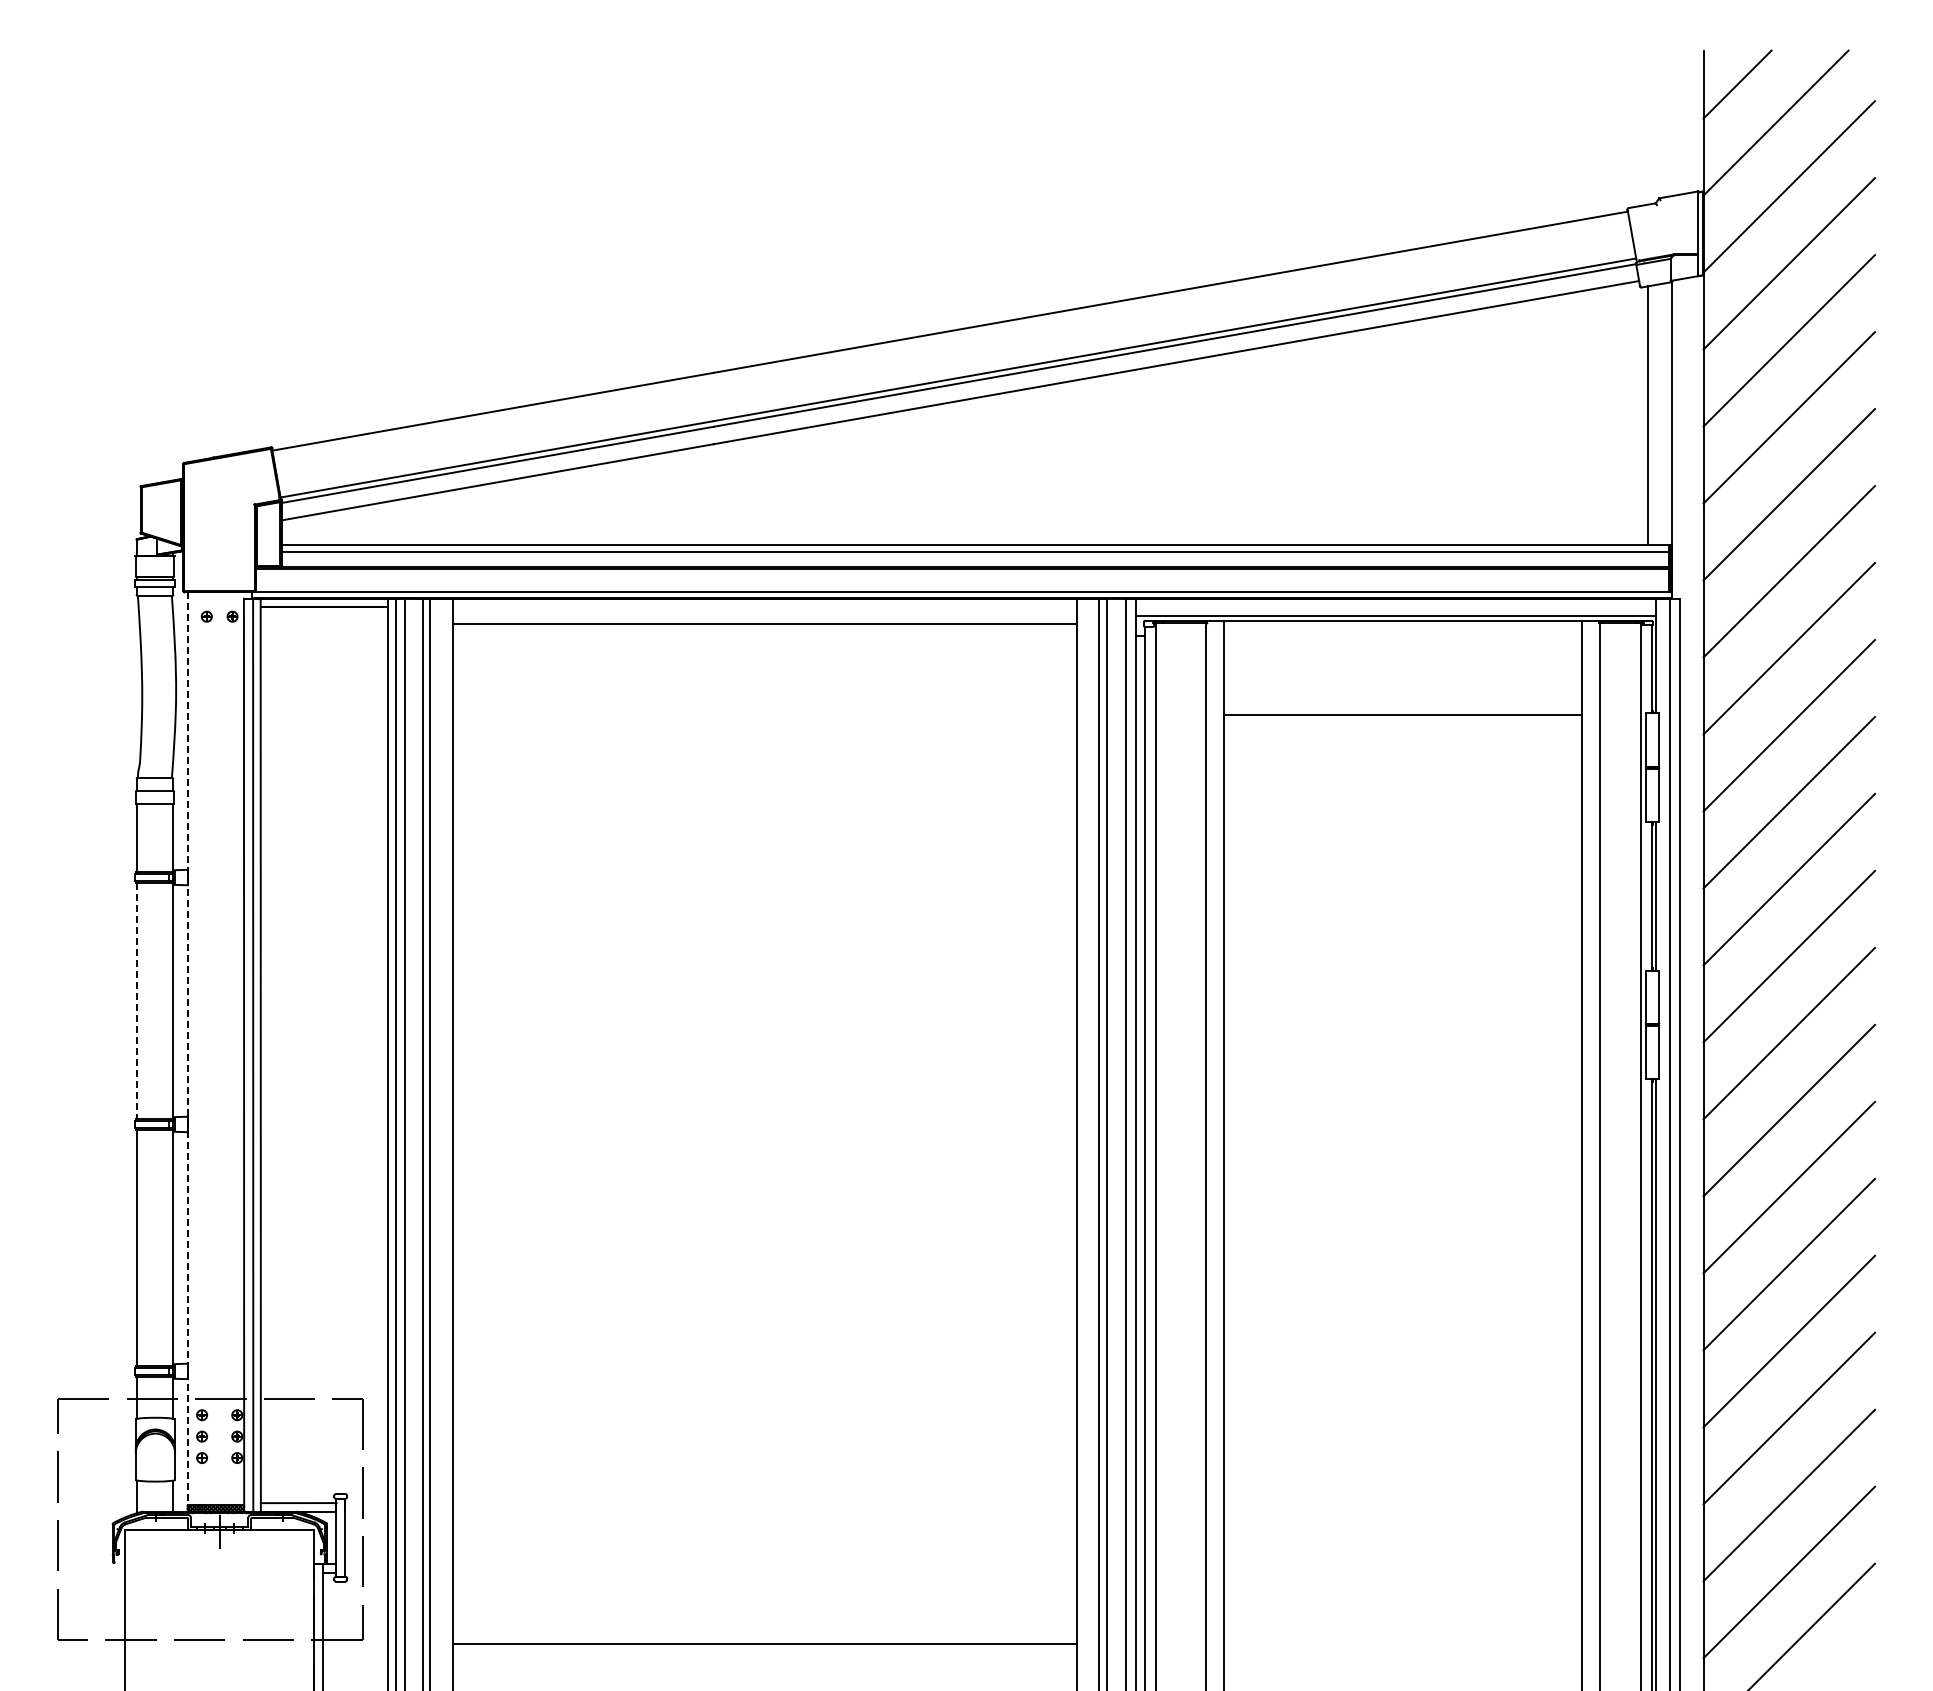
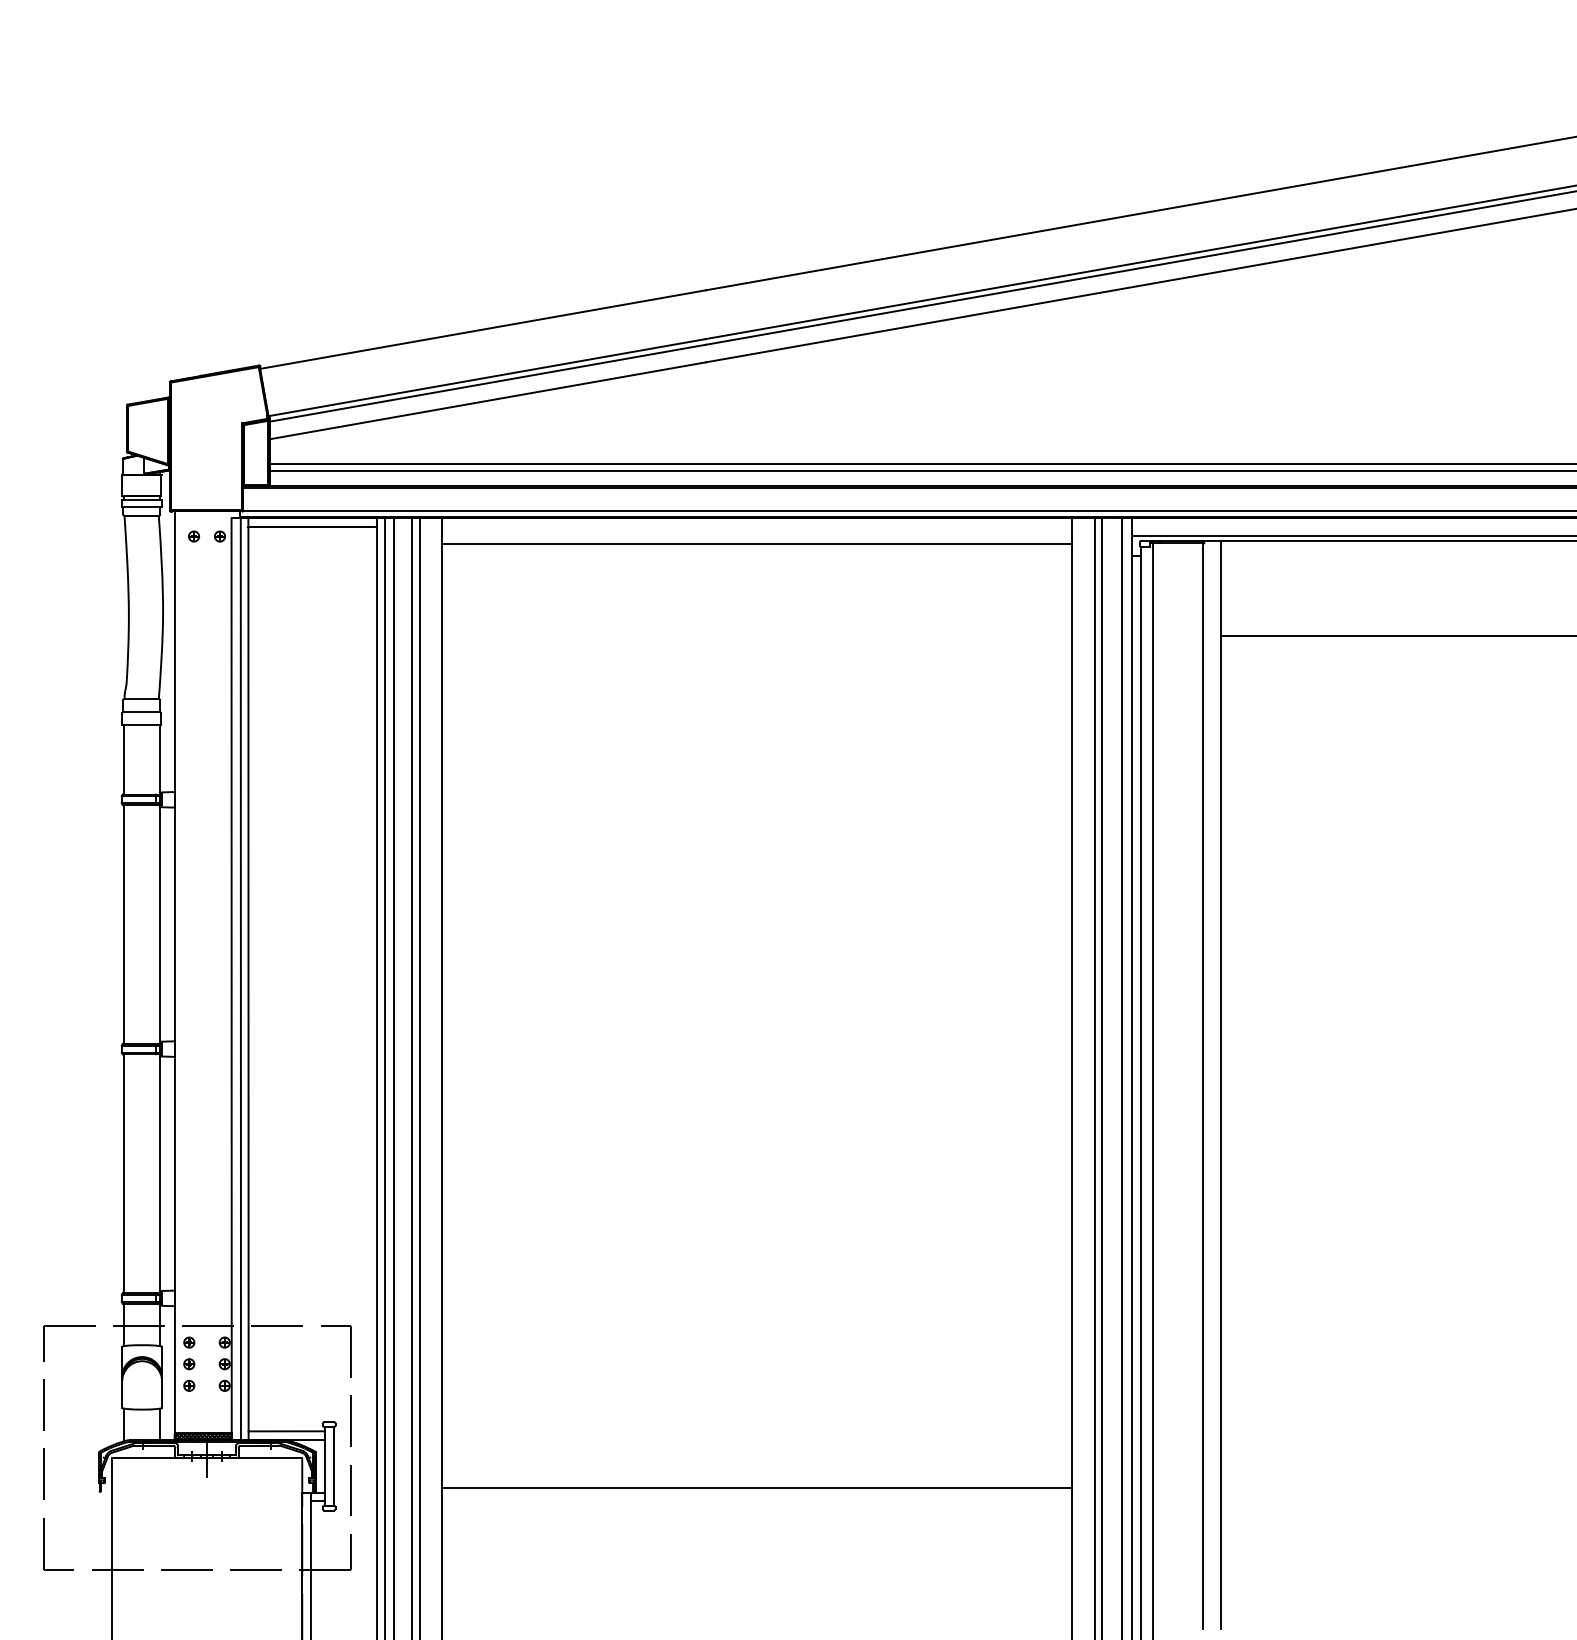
line: (136, 1001) -> (123, 924), dashed -> solid
line: (187, 1048) -> (174, 972), dashed -> solid
line: (764, 1643) -> (757, 1487), moved

